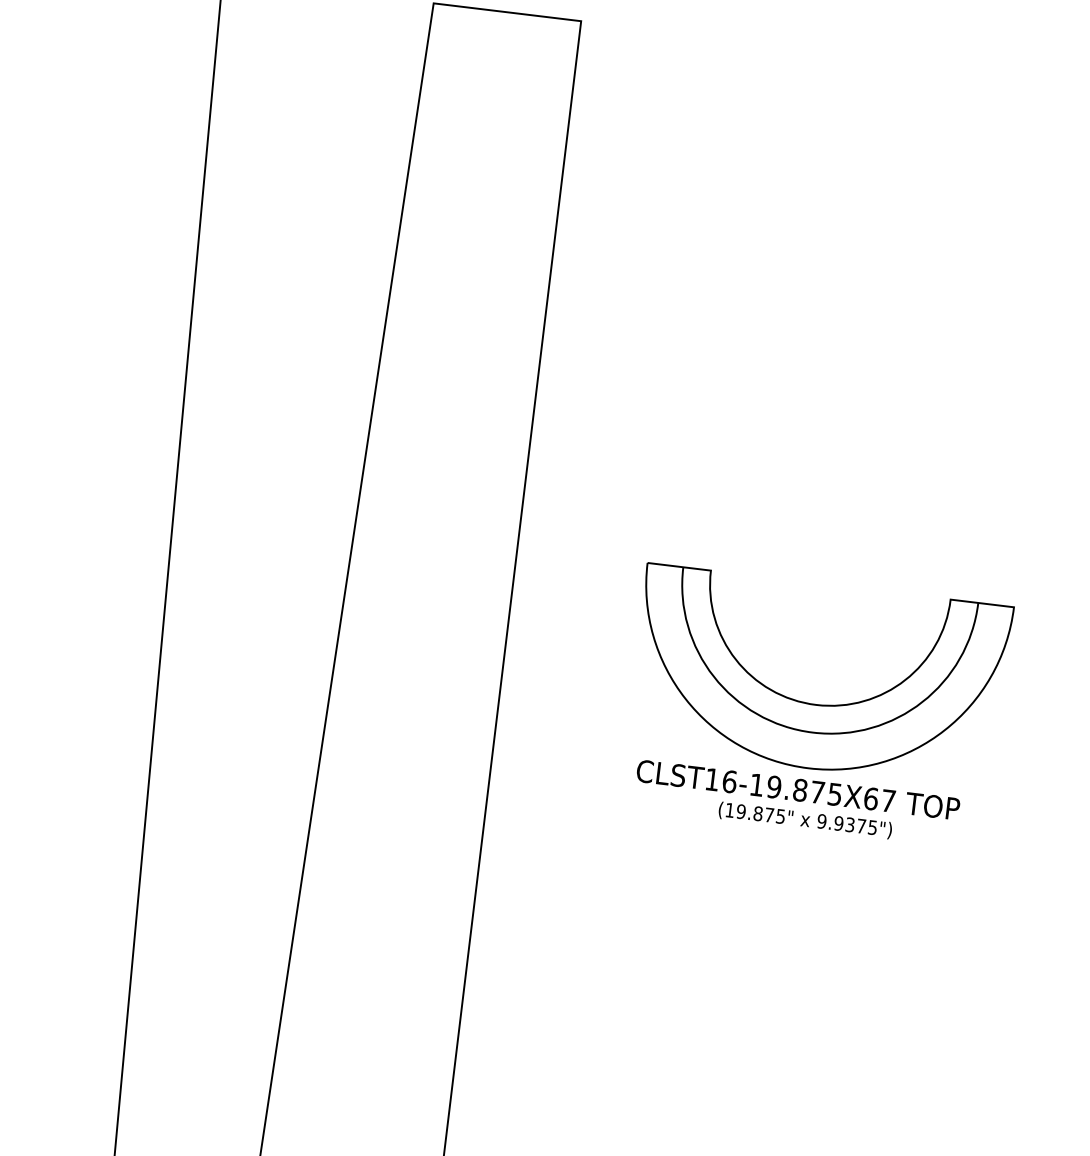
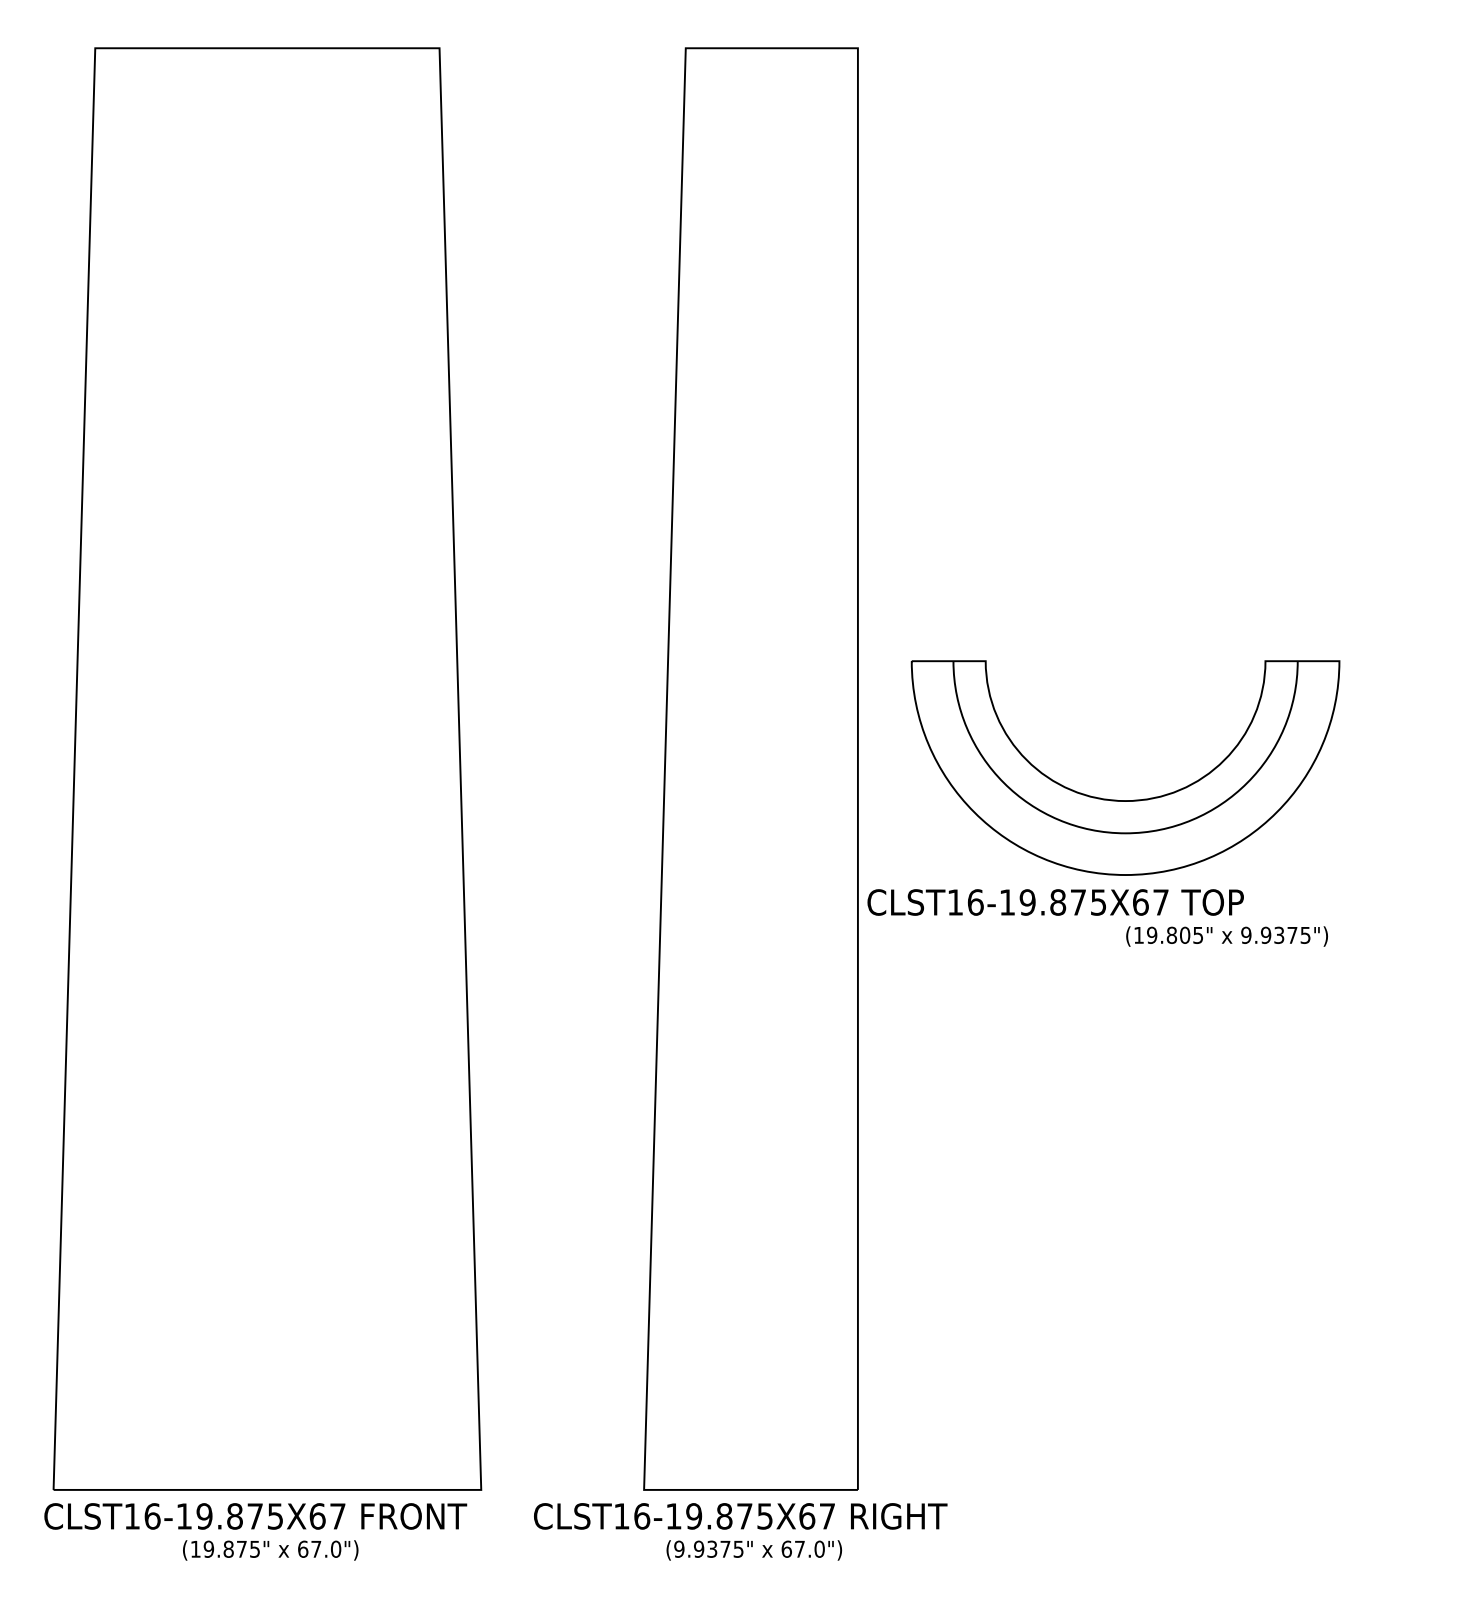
part: (816, 704) -> (1125, 800), moved
text: (798, 790) -> (1055, 902), moved
text: (769, 814) -> (1185, 934), (19.875" -> (19.805"

